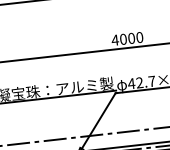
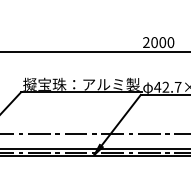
text: (114, 40) -> (145, 42), 4000 -> 2000

